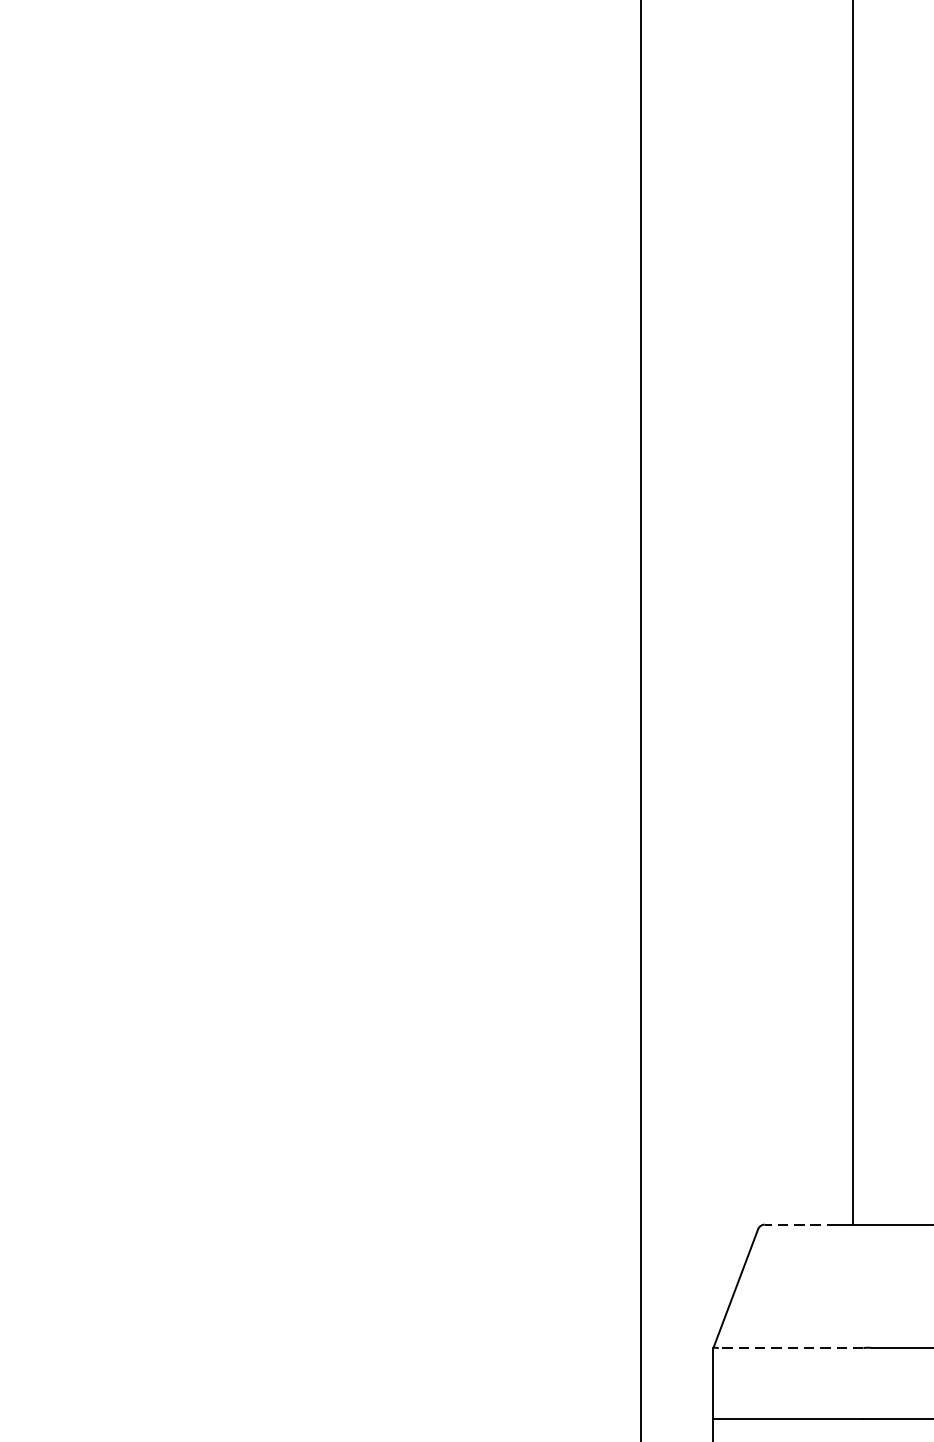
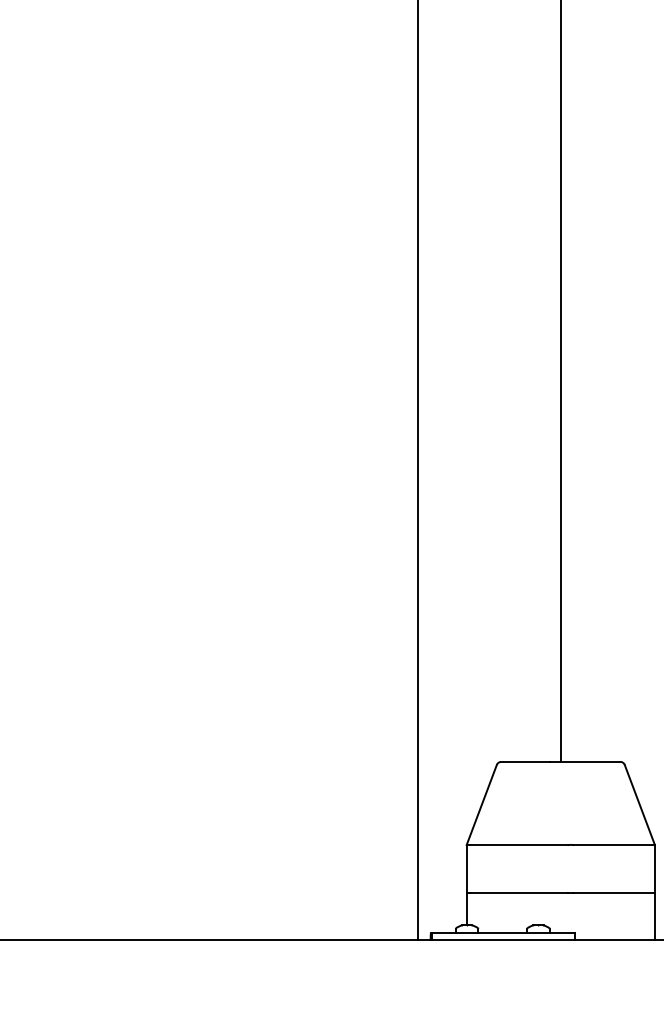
line: (800, 1224) -> (525, 761), dashed -> solid
line: (791, 1348) -> (519, 845), dashed -> solid

